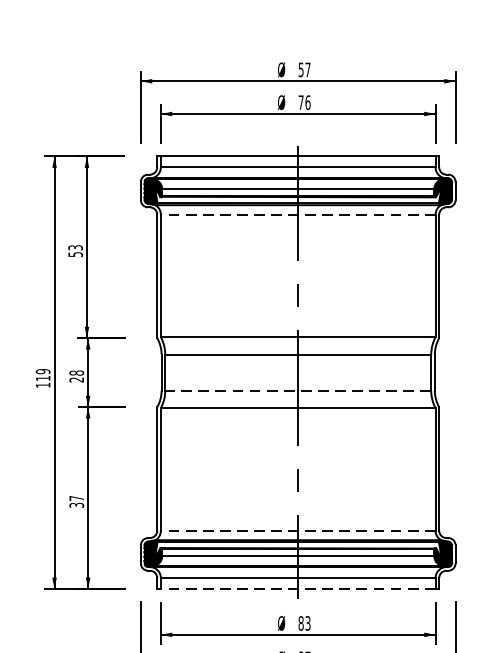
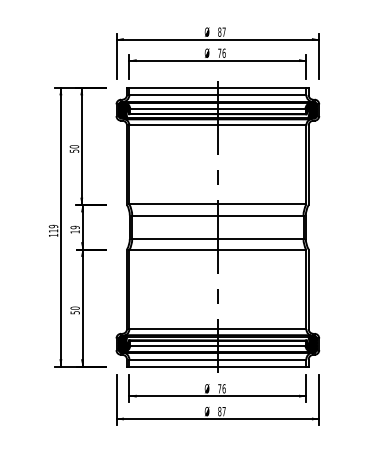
text: (300, 68) -> (219, 31), 57 -> 87
line: (297, 214) -> (217, 125), dashed -> solid
text: (75, 247) -> (74, 146), 53 -> 50
text: (75, 376) -> (74, 229), 28 -> 19
line: (297, 390) -> (217, 238), dashed -> solid
text: (75, 501) -> (74, 310), 37 -> 50
line: (297, 531) -> (217, 329), dashed -> solid
line: (297, 588) -> (217, 366), dashed -> solid
text: (303, 622) -> (221, 388), 83 -> 76

